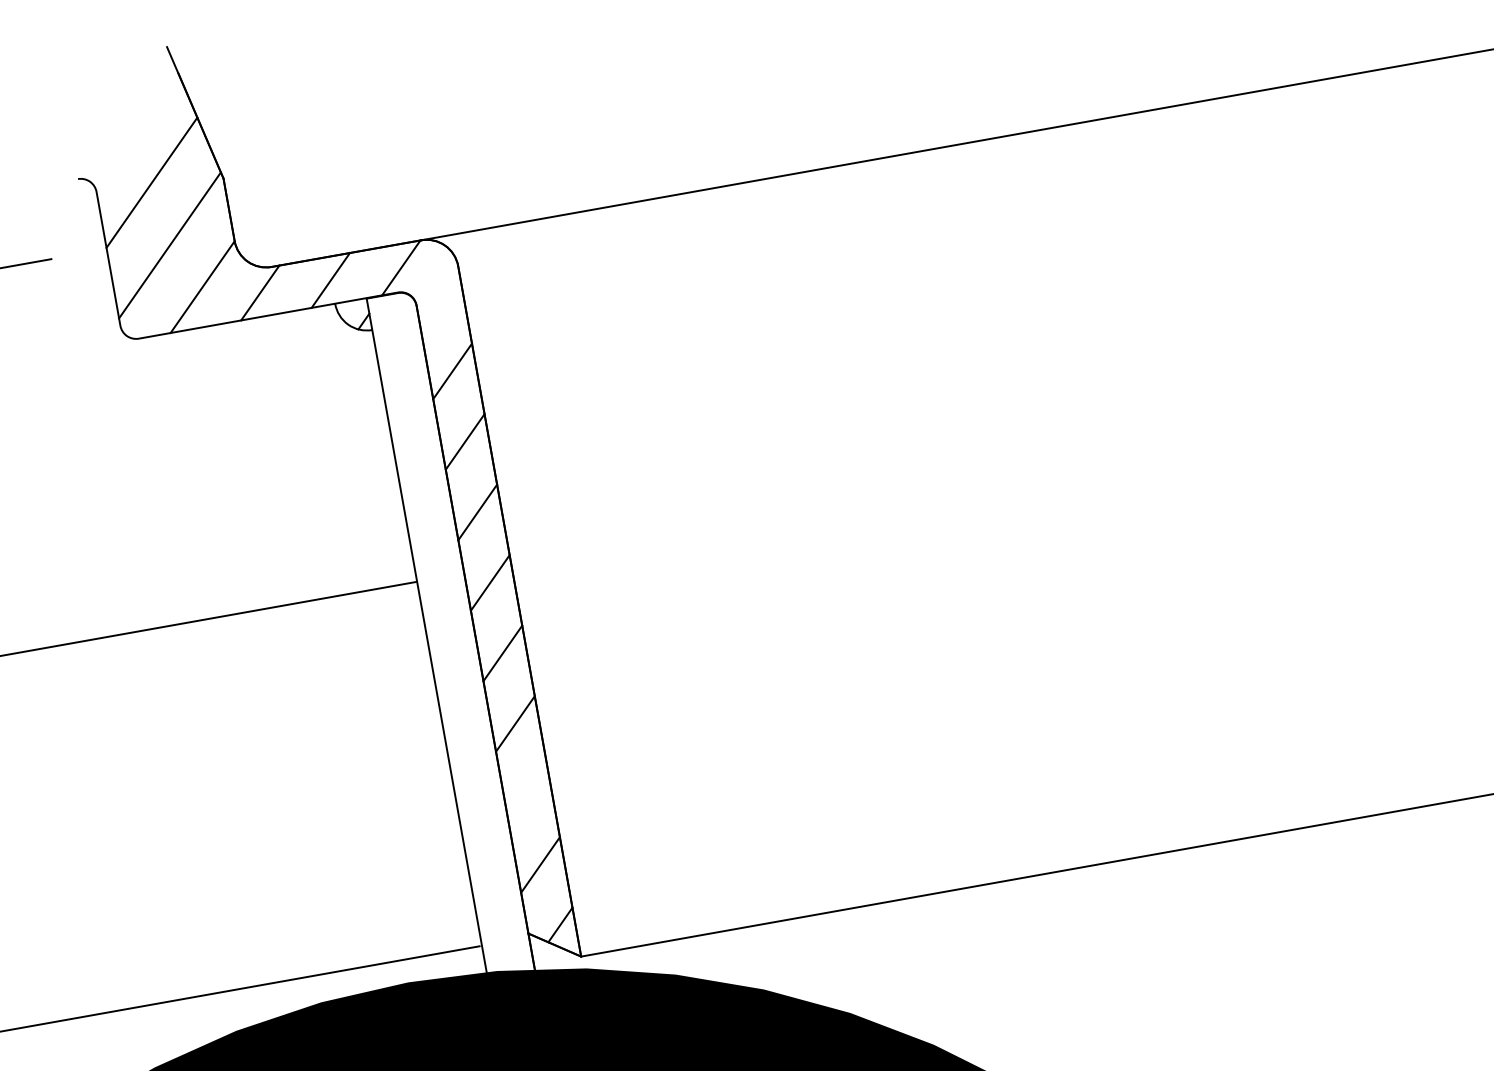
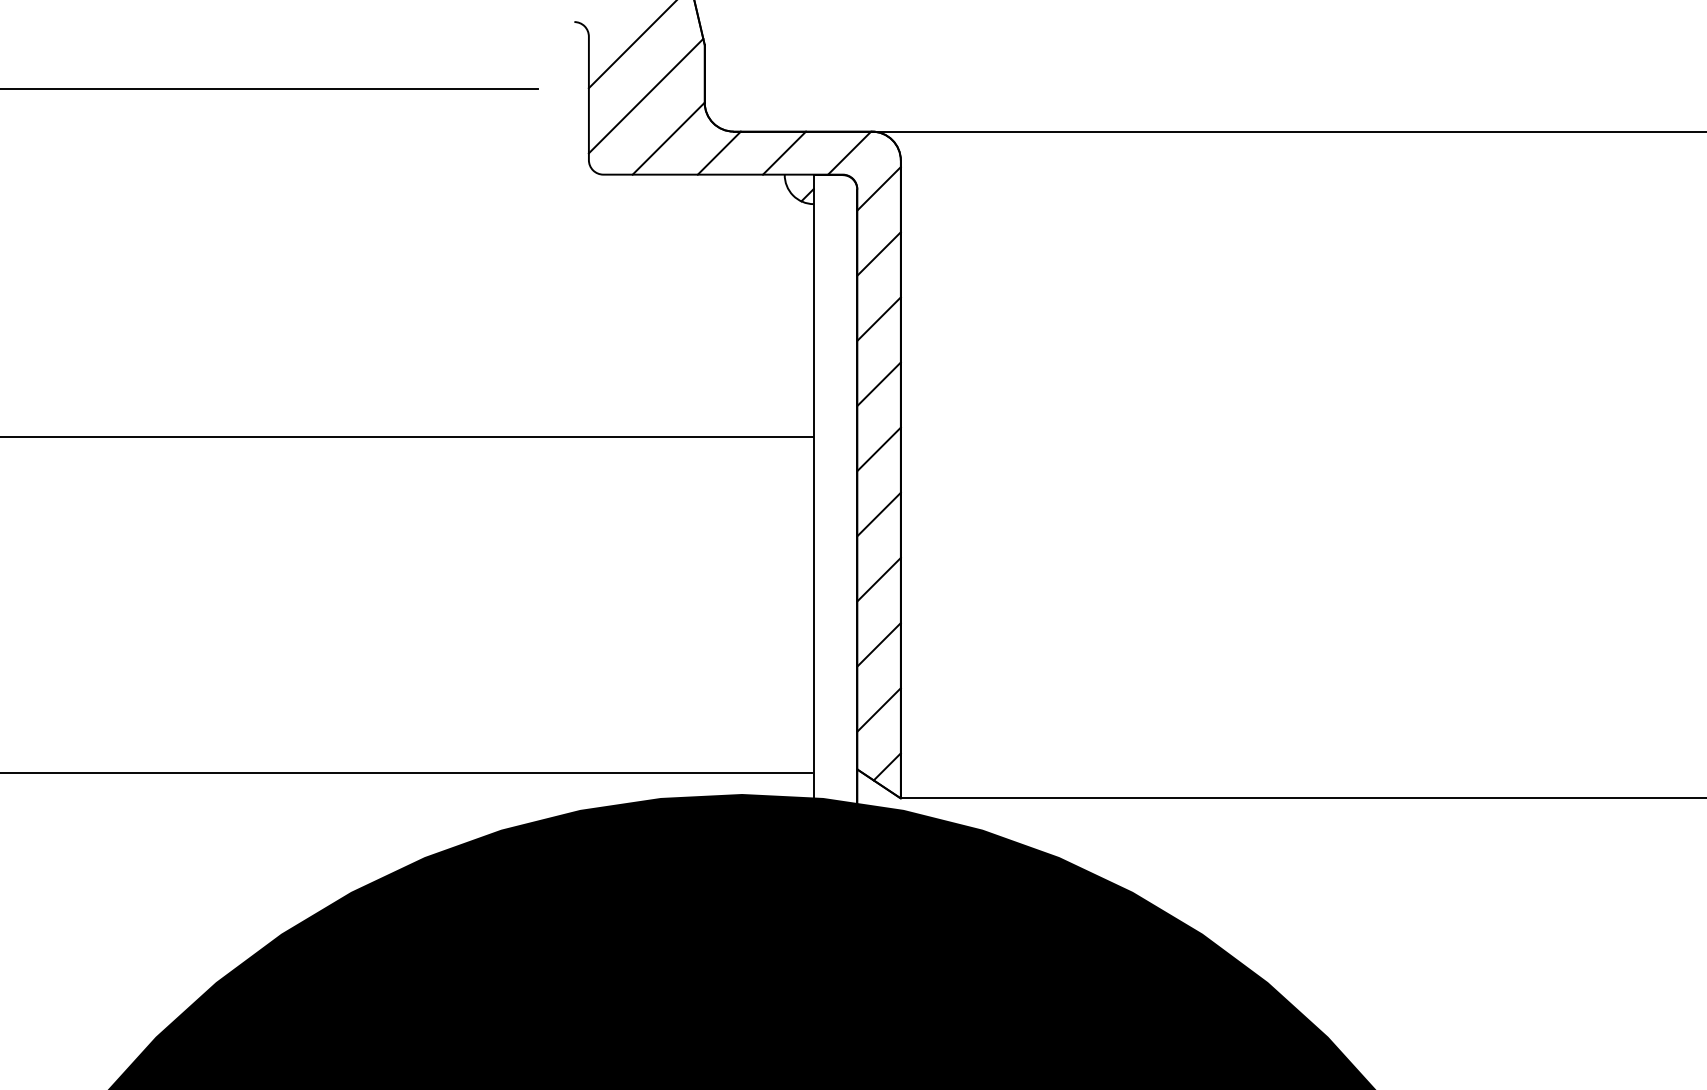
line: (439, 300) -> (878, 188), added
line: (527, 794) -> (878, 644), added

